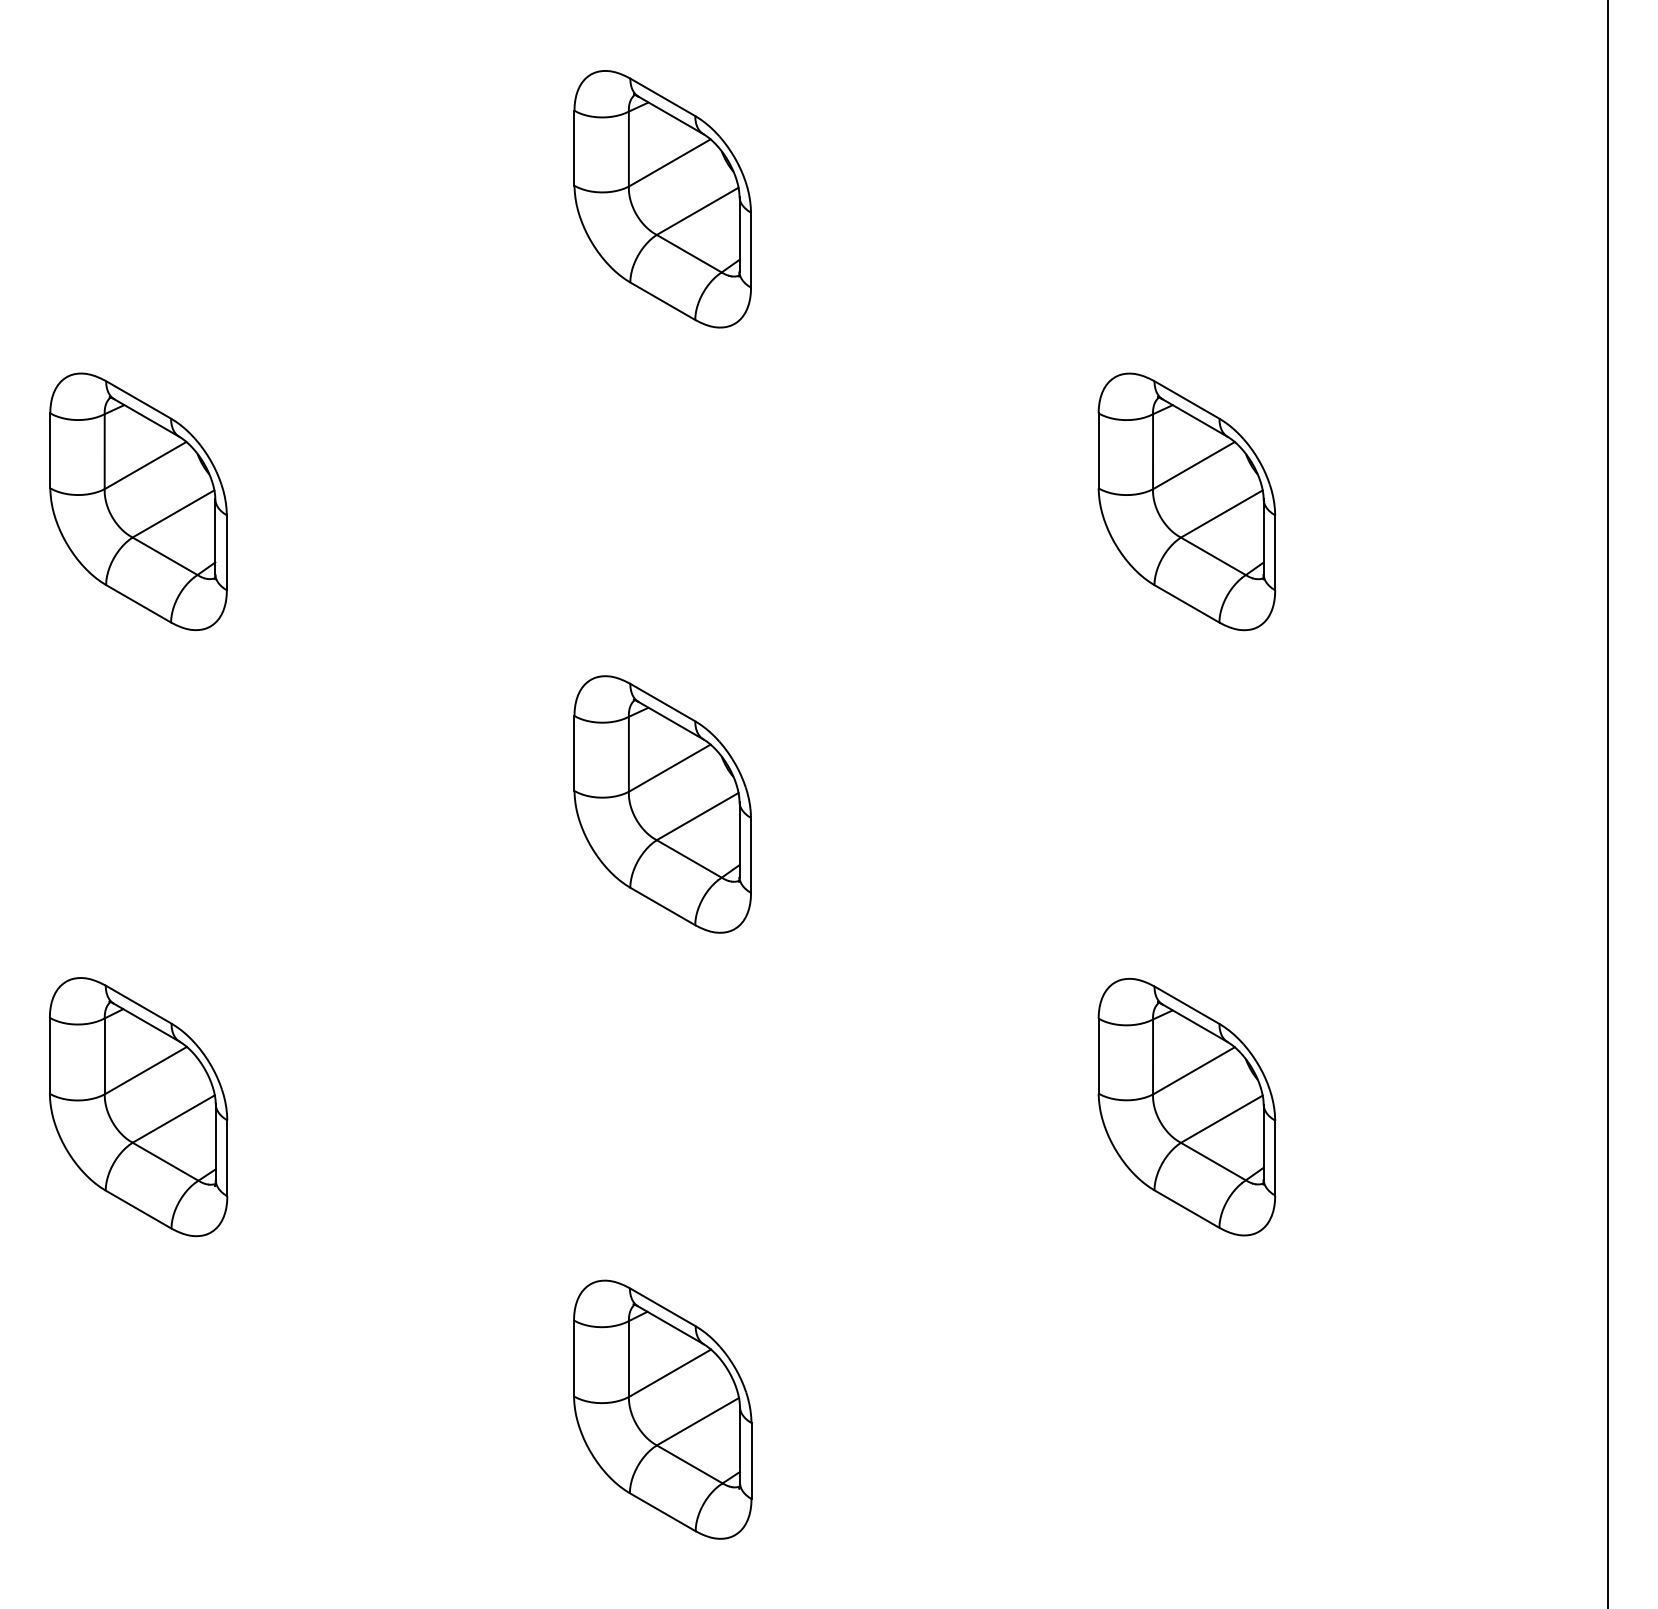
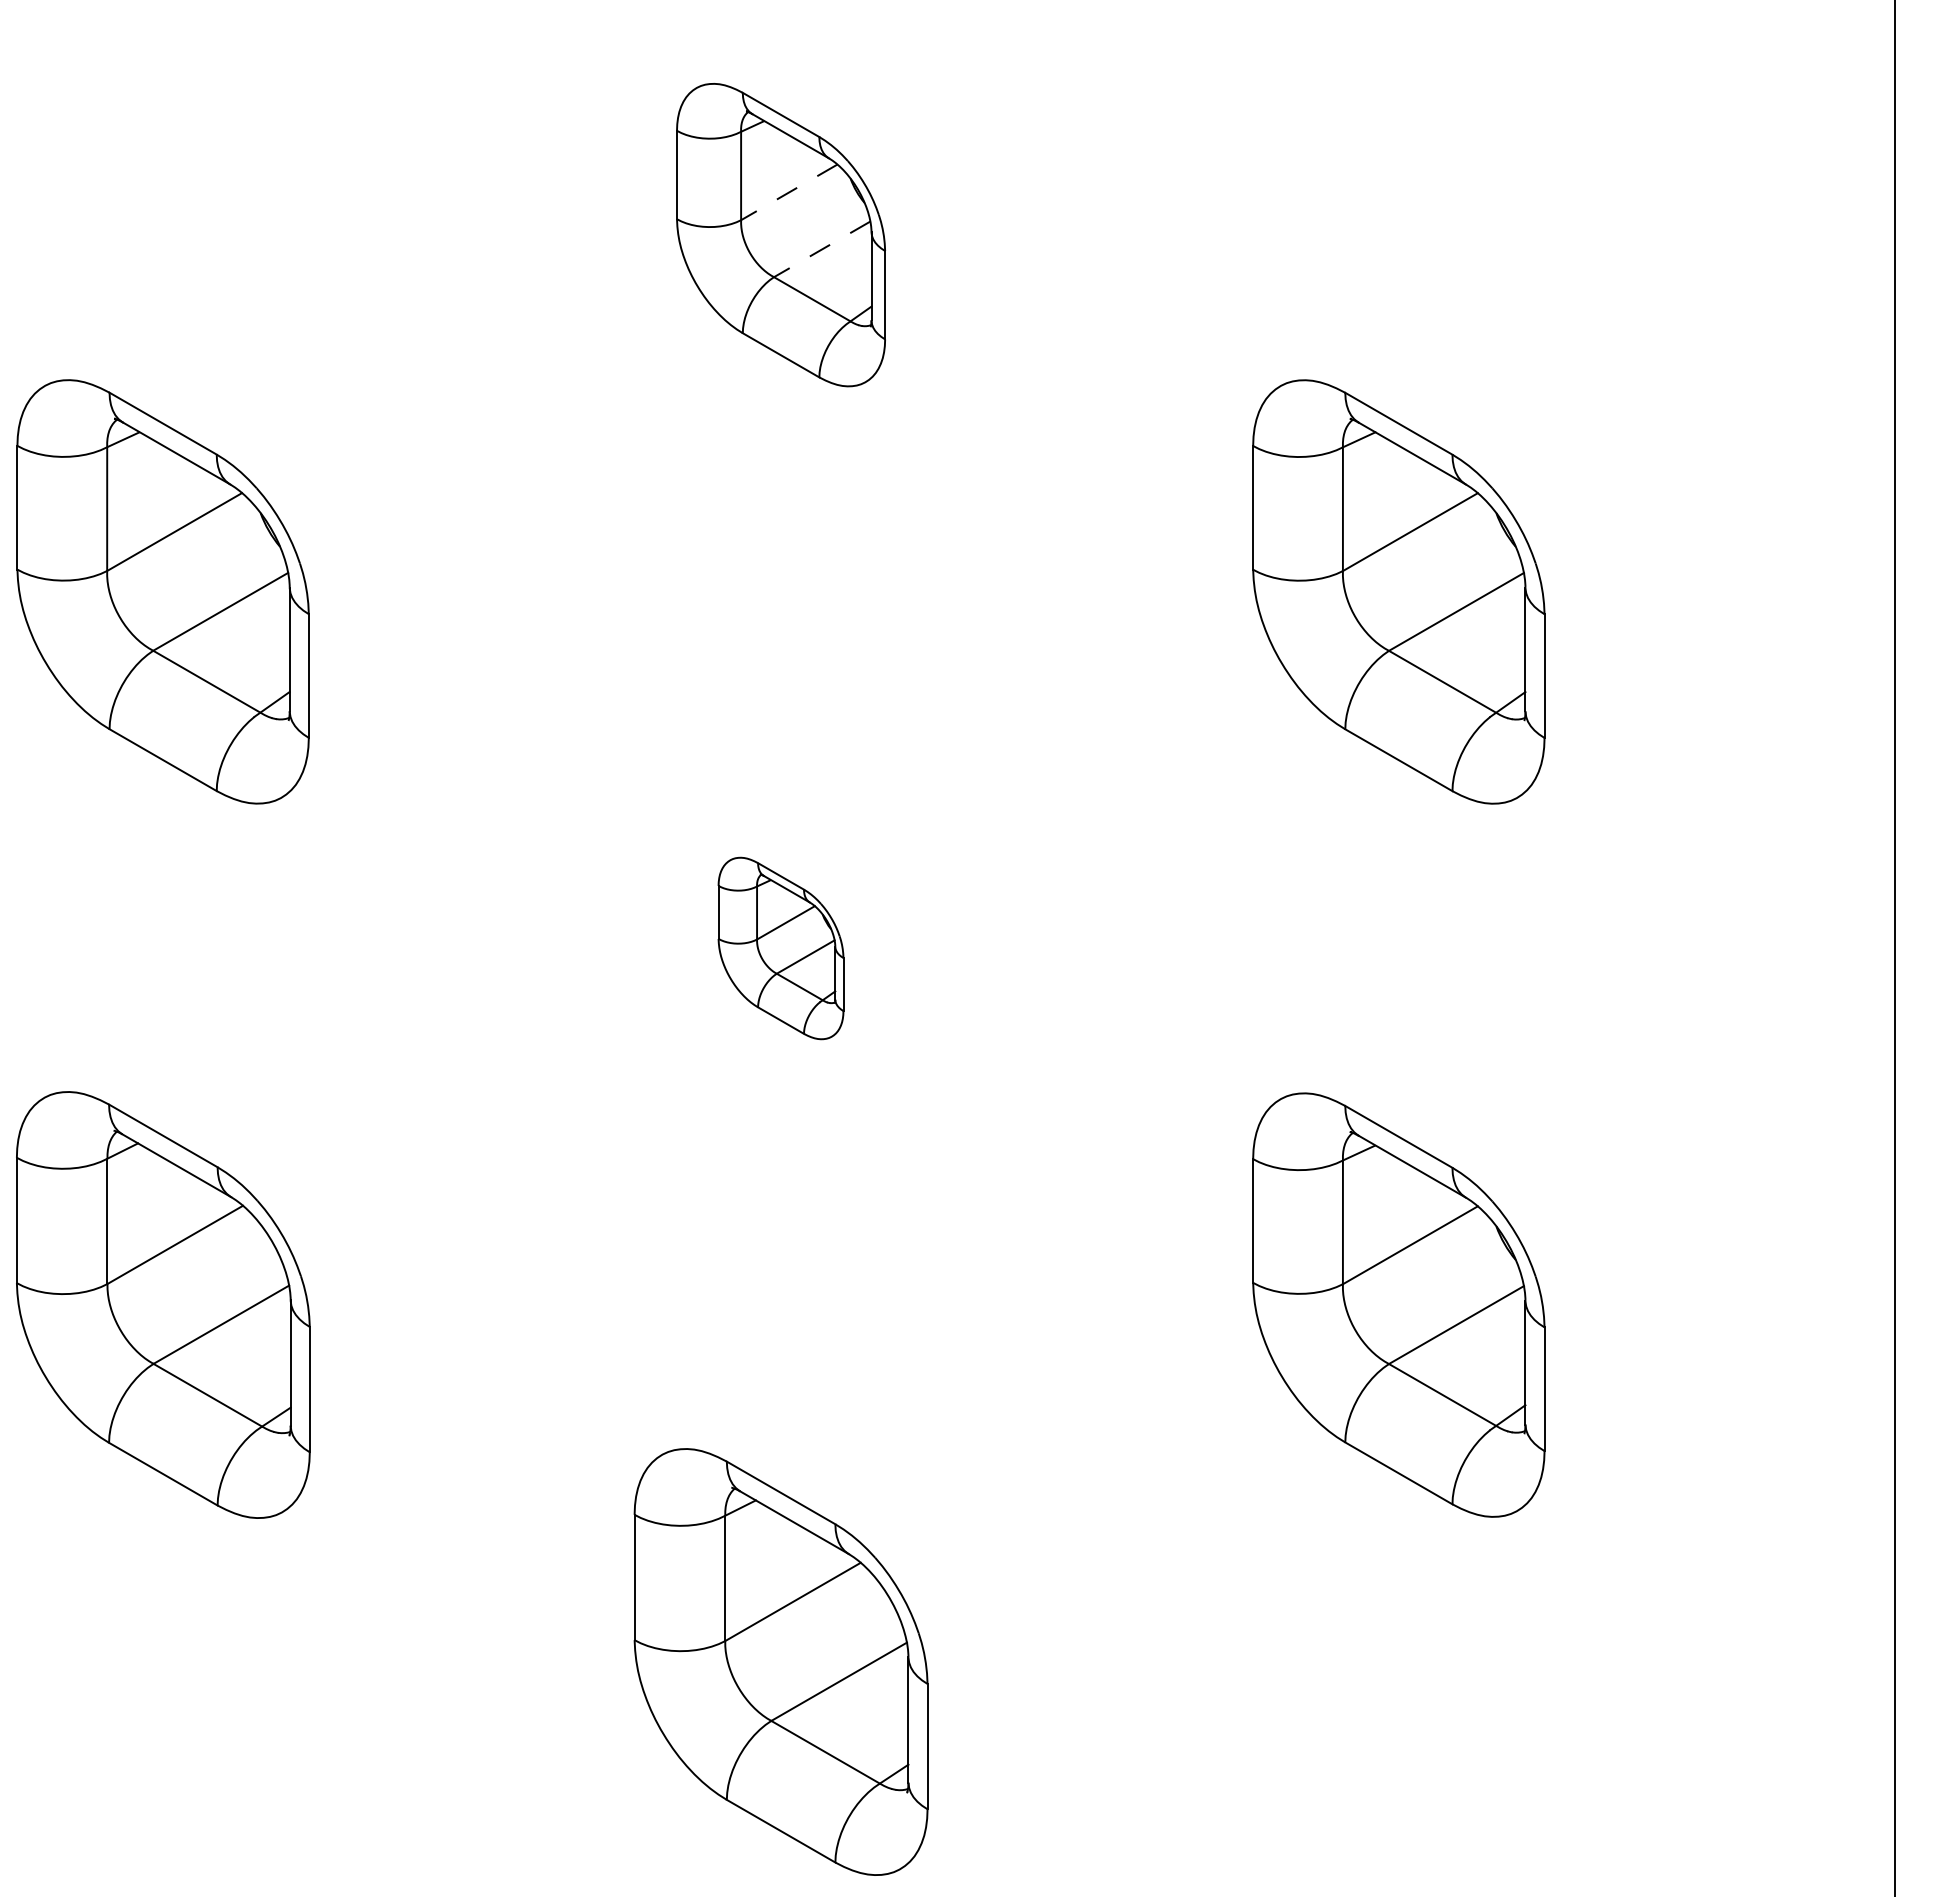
line: (669, 163) -> (789, 192), solid -> dashed
line: (697, 211) -> (822, 249), solid -> dashed
part: (138, 501) -> (163, 591), size x1.4
part: (1186, 501) -> (1398, 591), size x1.4
part: (662, 804) -> (780, 948), size x0.6
part: (137, 1107) -> (162, 1305), size x1.4
part: (1186, 1107) -> (1398, 1305), size x1.4
part: (662, 1409) -> (780, 1661), size x1.4

